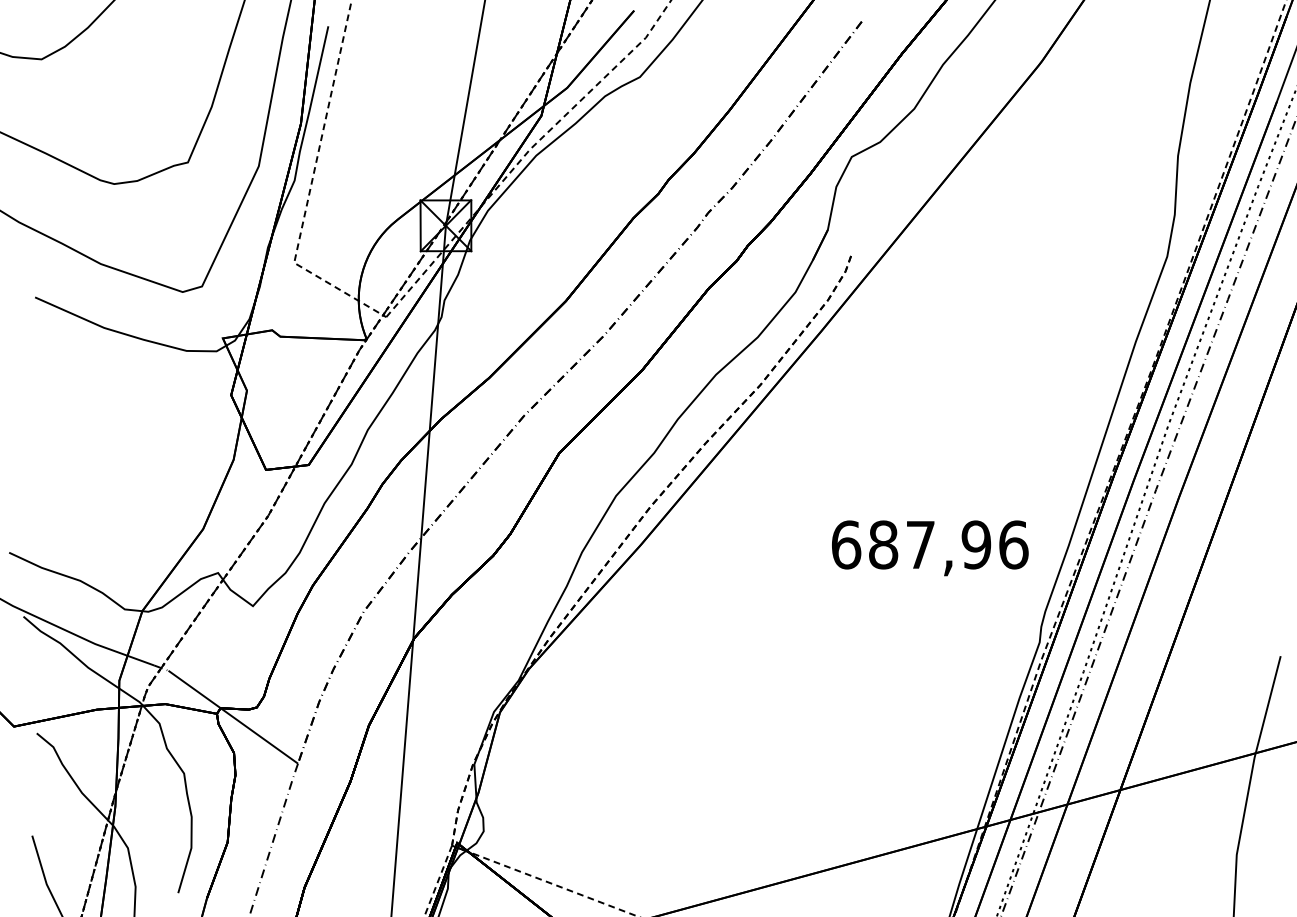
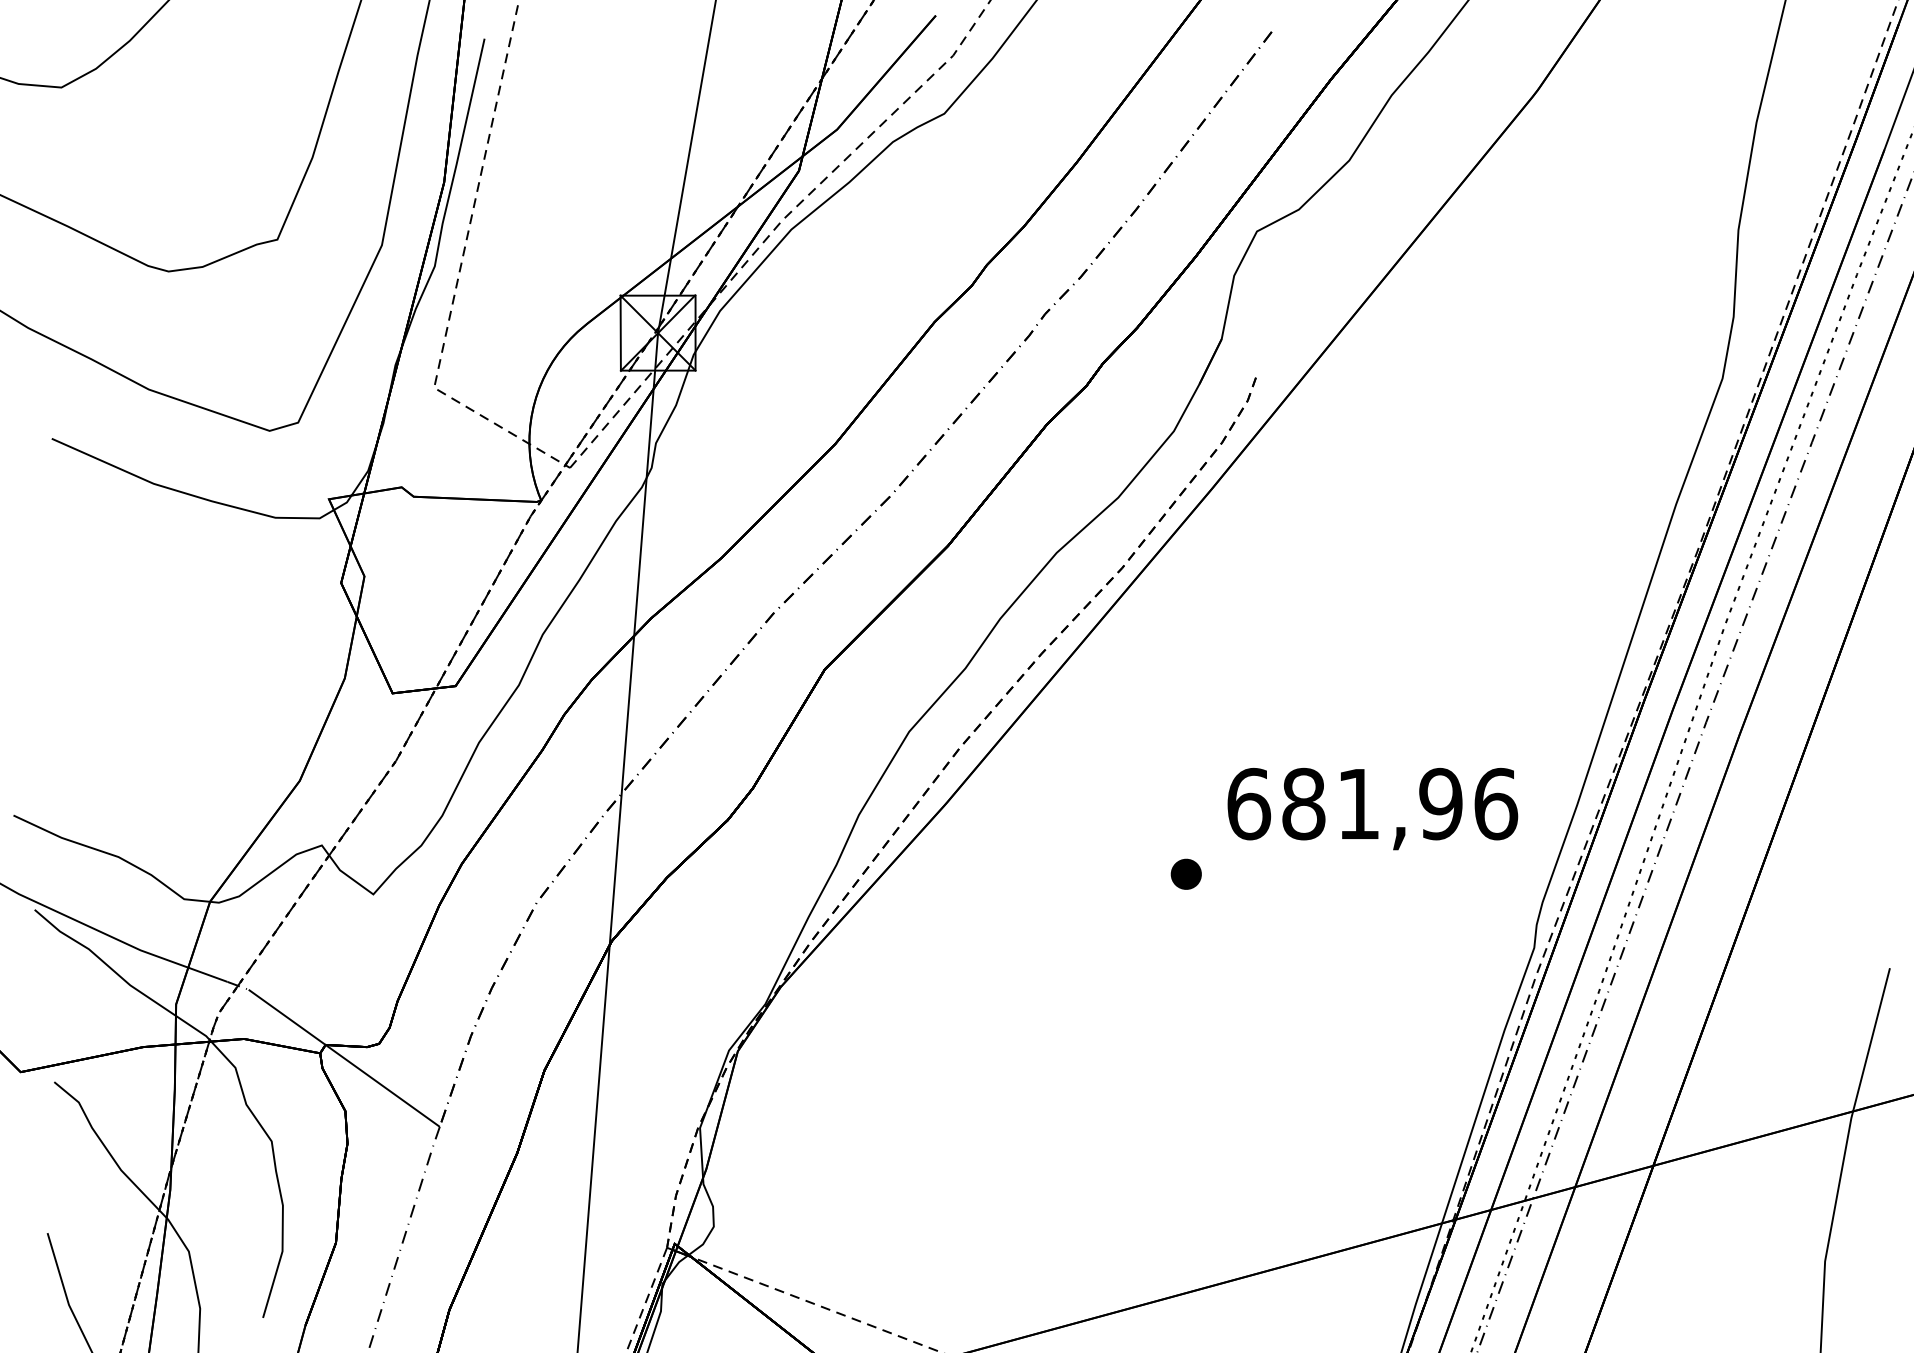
text: (920, 544) -> (1358, 803), 687,96 -> 681,96
part: (803, 592) -> (1185, 874), added

